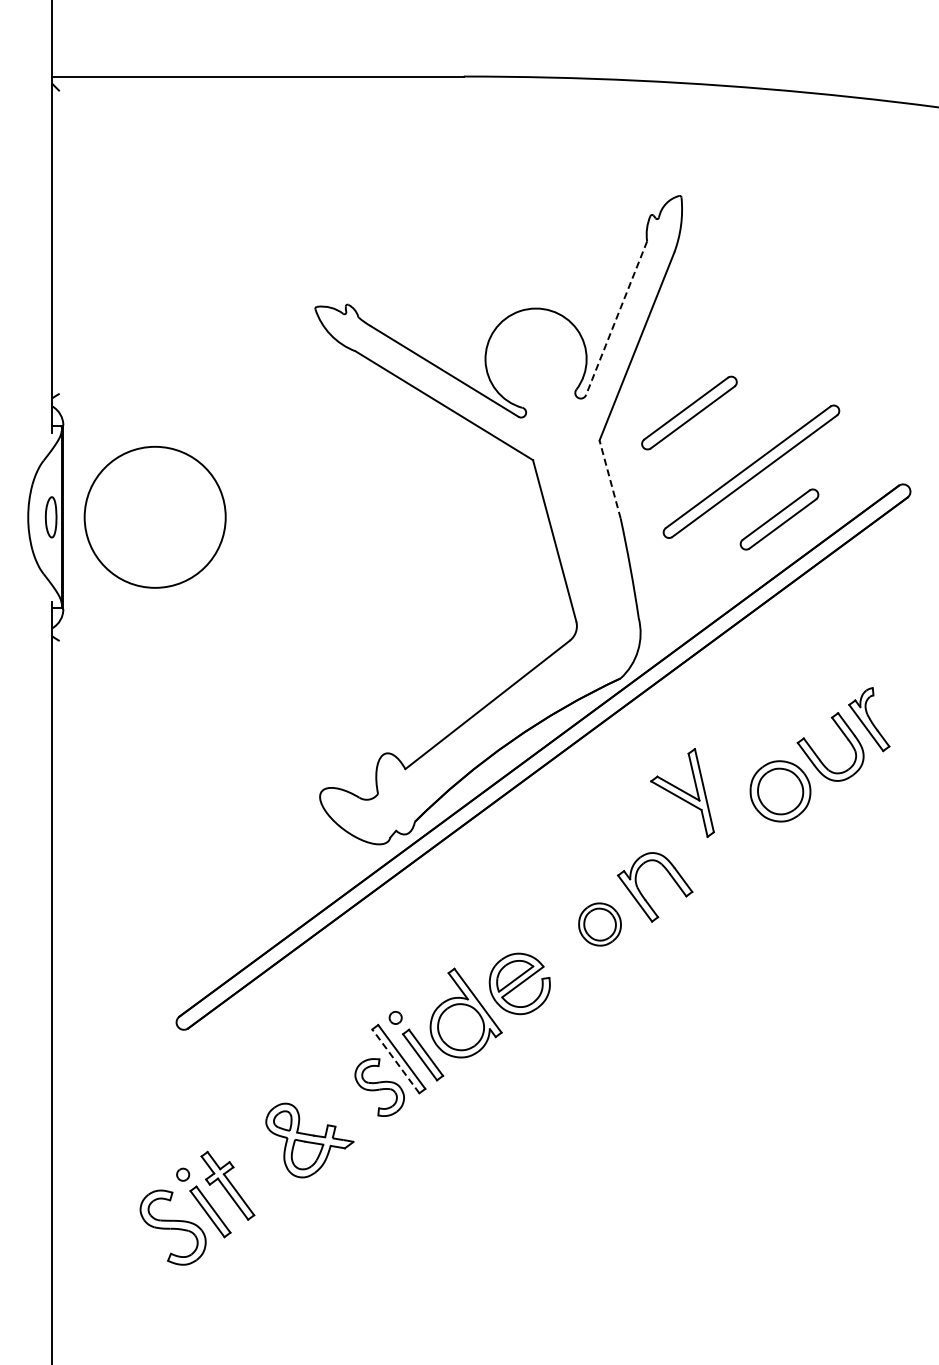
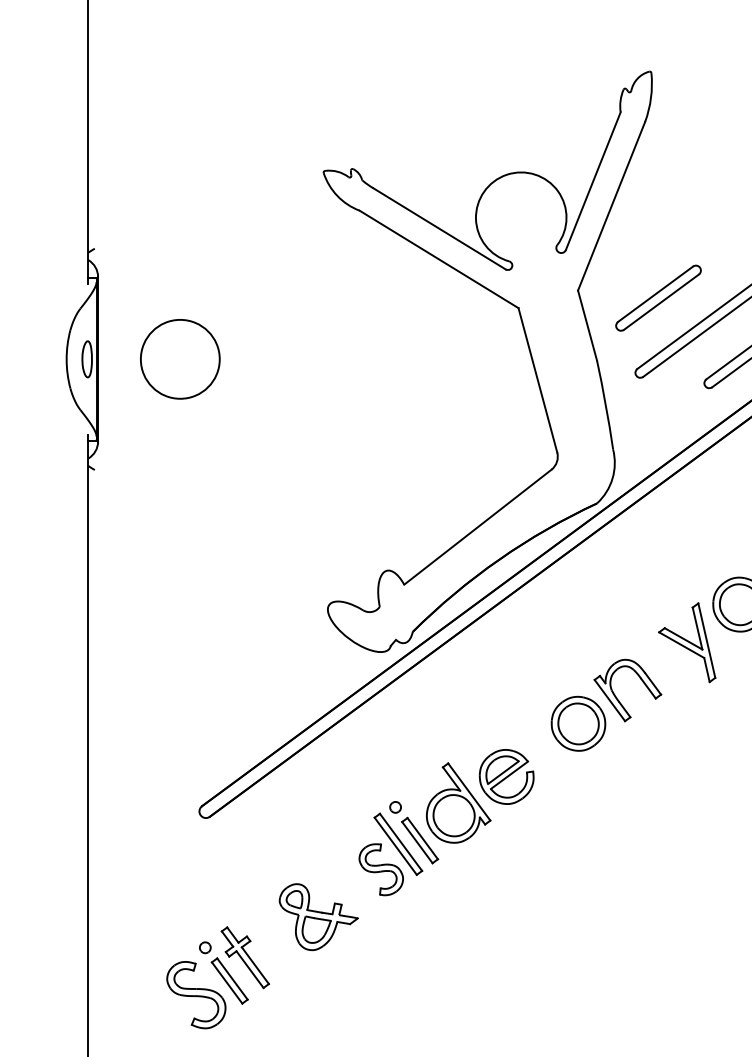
line: (616, 318) -> (593, 181), dashed -> solid
part: (689, 412) -> (658, 297), moved
line: (610, 479) -> (587, 325), dashed -> solid
circle: (155, 517) -> (180, 359), size x0.62
part: (682, 792) -> (687, 642), moved
part: (599, 924) -> (578, 723), size x1.43
line: (395, 1061) -> (395, 846), dashed -> solid

